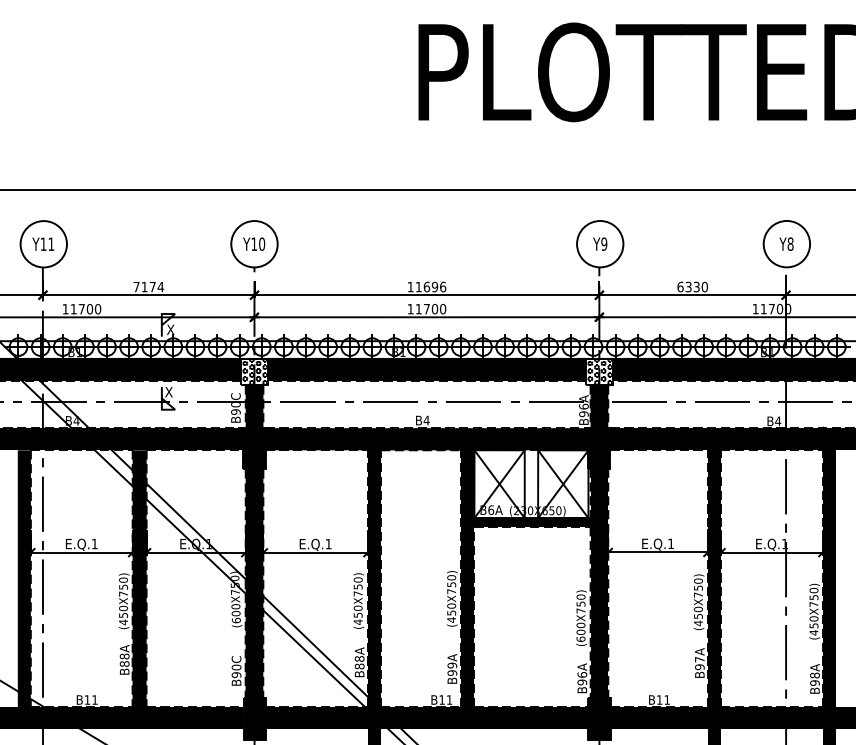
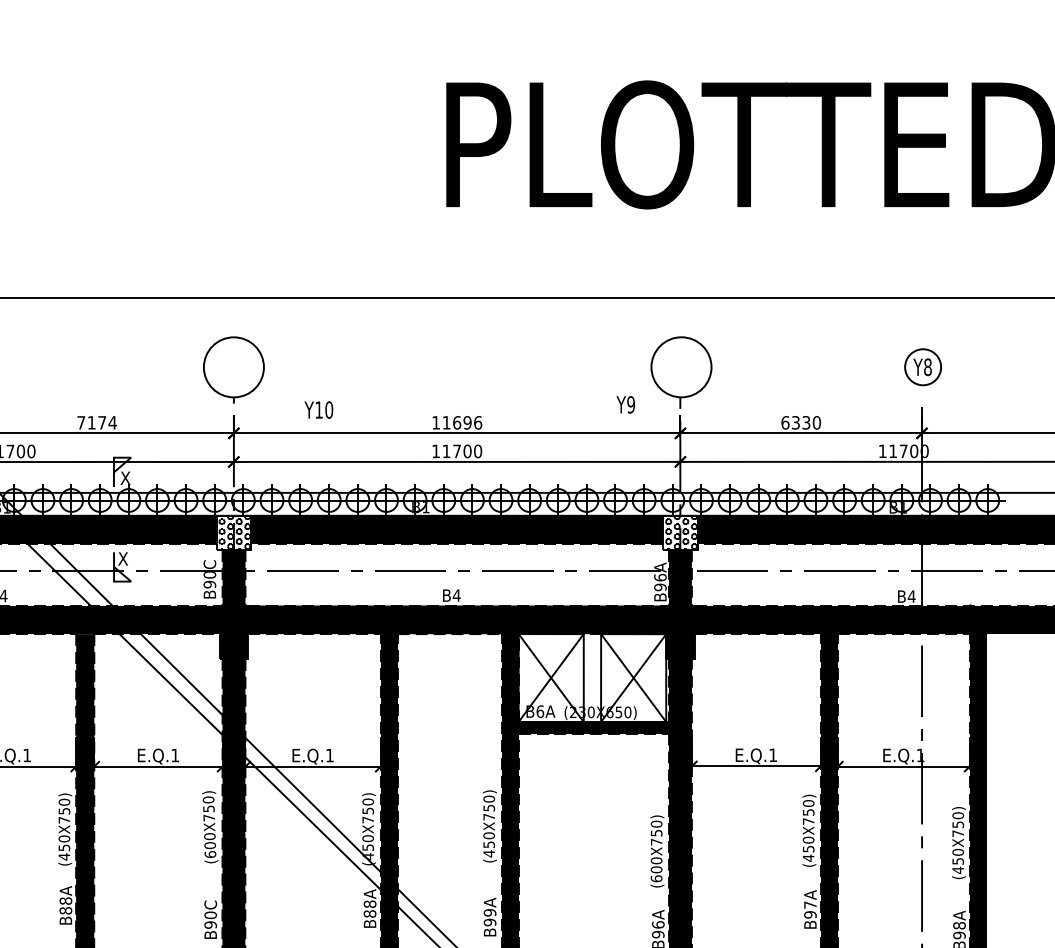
text: (254, 243) -> (319, 409), moved
text: (600, 243) -> (626, 403), moved
circle: (786, 243) -> (922, 366), size x0.6

